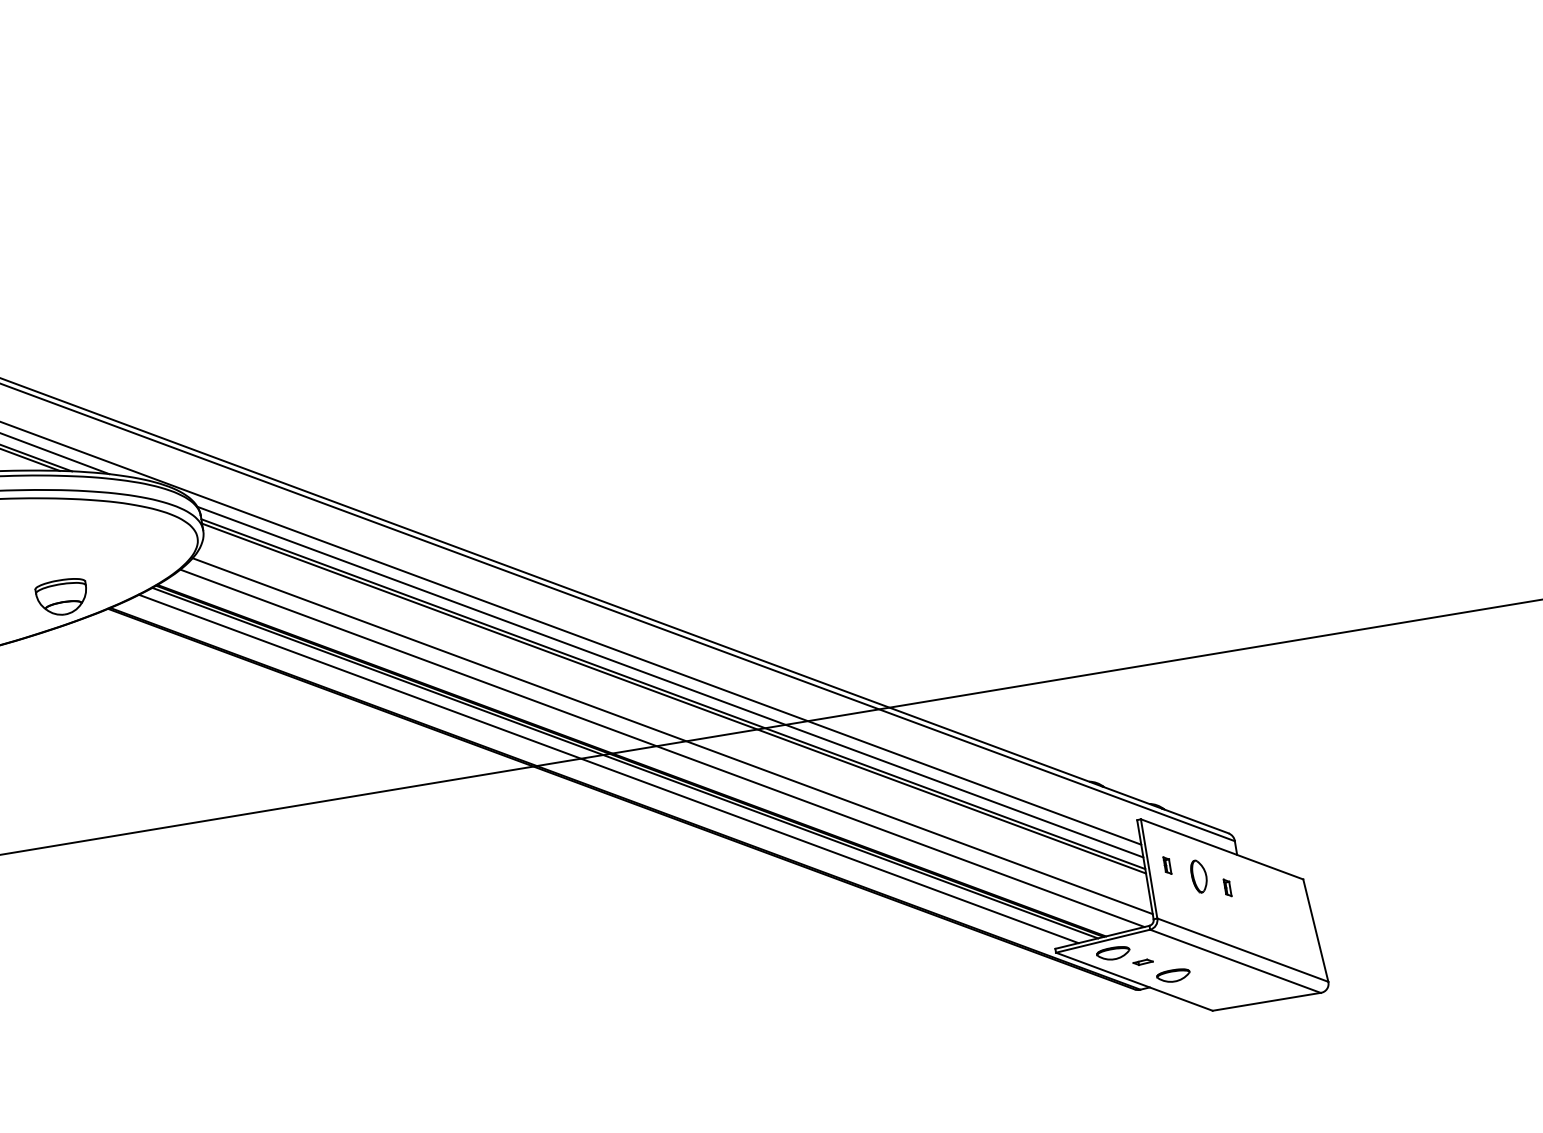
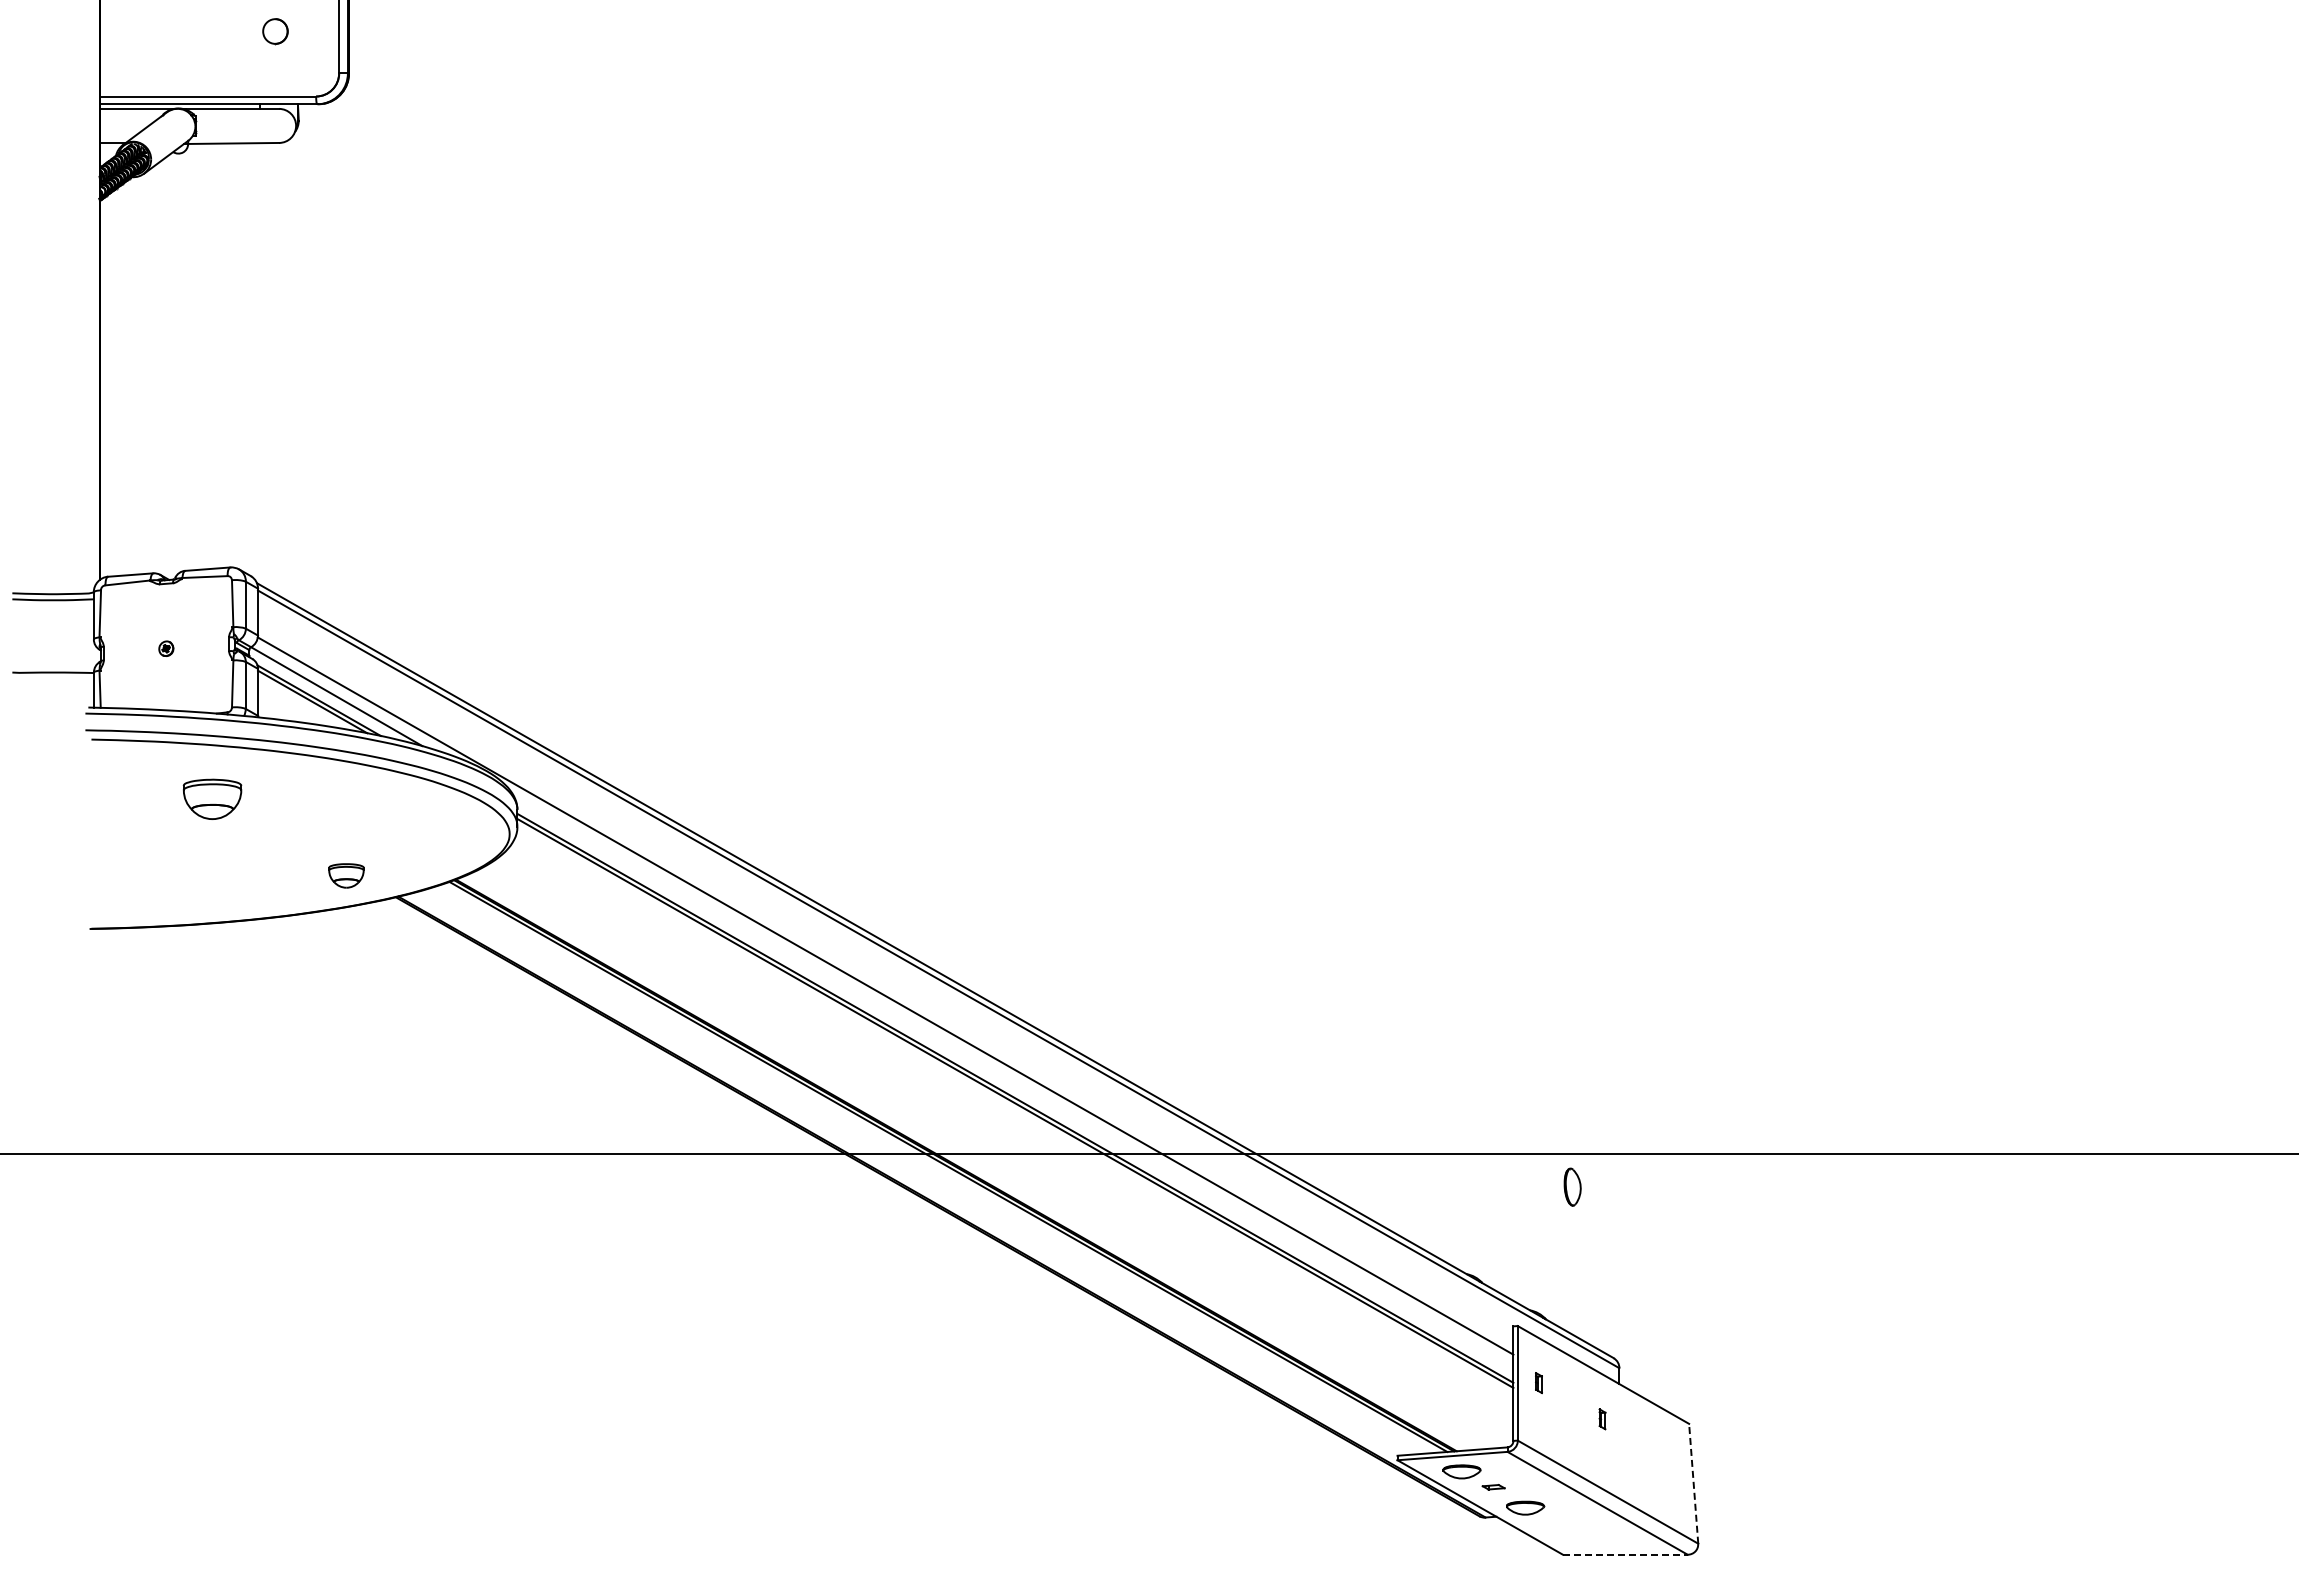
part: (62, 597) -> (346, 875), size x0.6
line: (670, 682) -> (1014, 1084), removed
line: (672, 736) -> (1006, 1145), removed
line: (661, 747) -> (992, 1156), removed
line: (608, 769) -> (928, 1170), removed
part: (1198, 875) -> (1572, 1186), moved
line: (1315, 930) -> (1693, 1483), solid -> dashed
line: (1266, 1001) -> (1625, 1554), solid -> dashed

